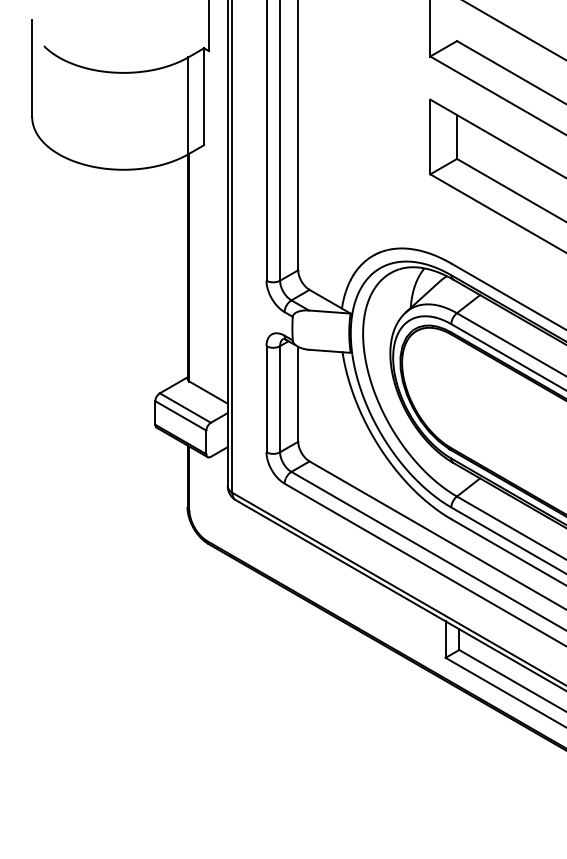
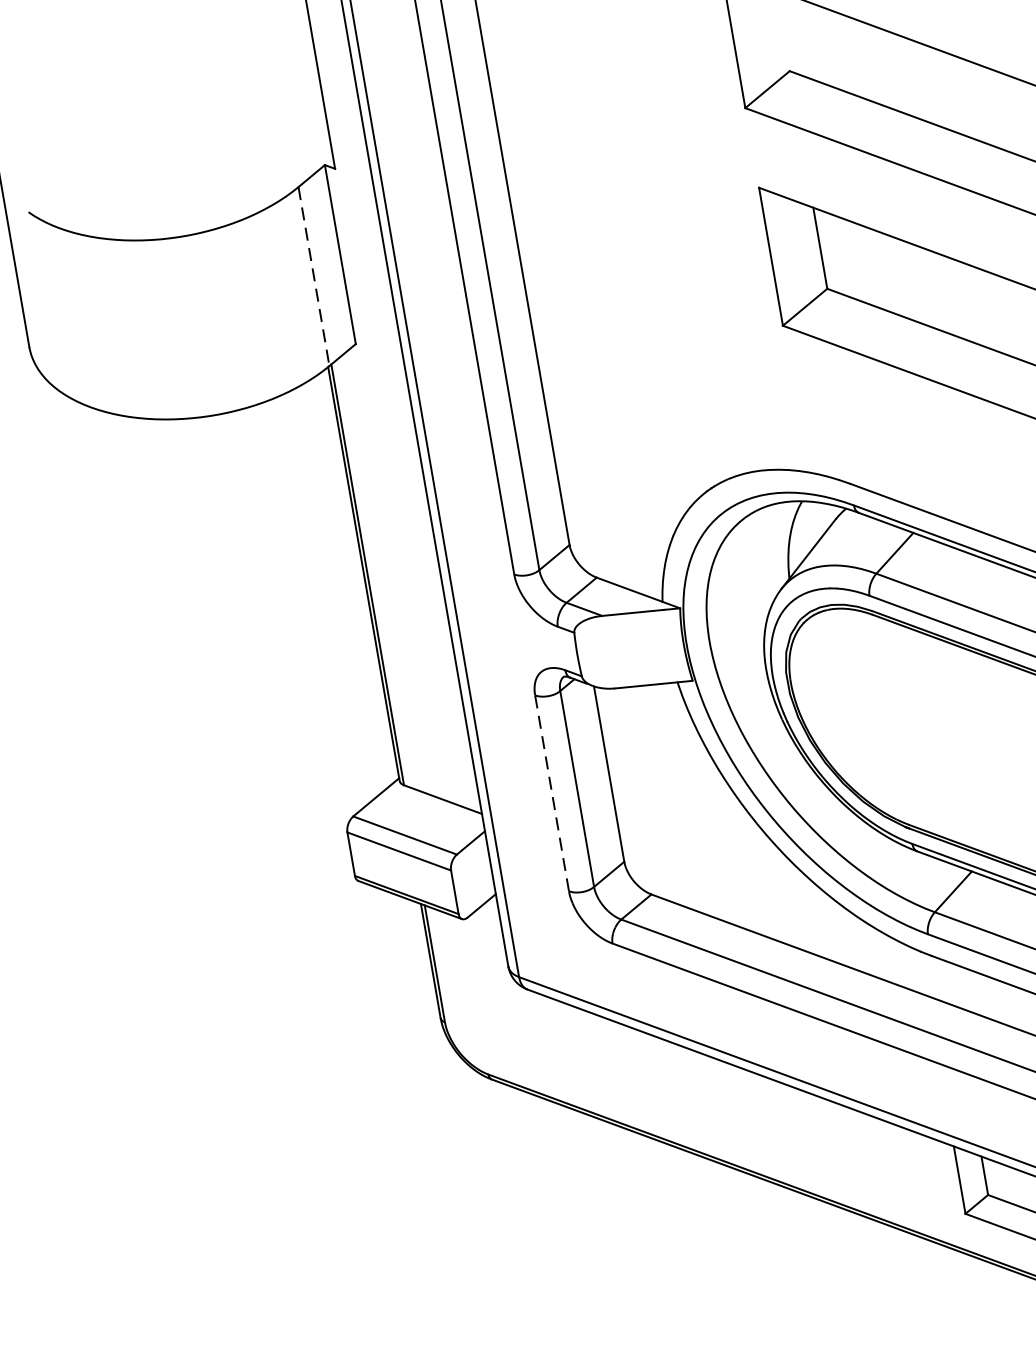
line: (188, 106) -> (314, 277), solid -> dashed
line: (266, 398) -> (551, 791), solid -> dashed

